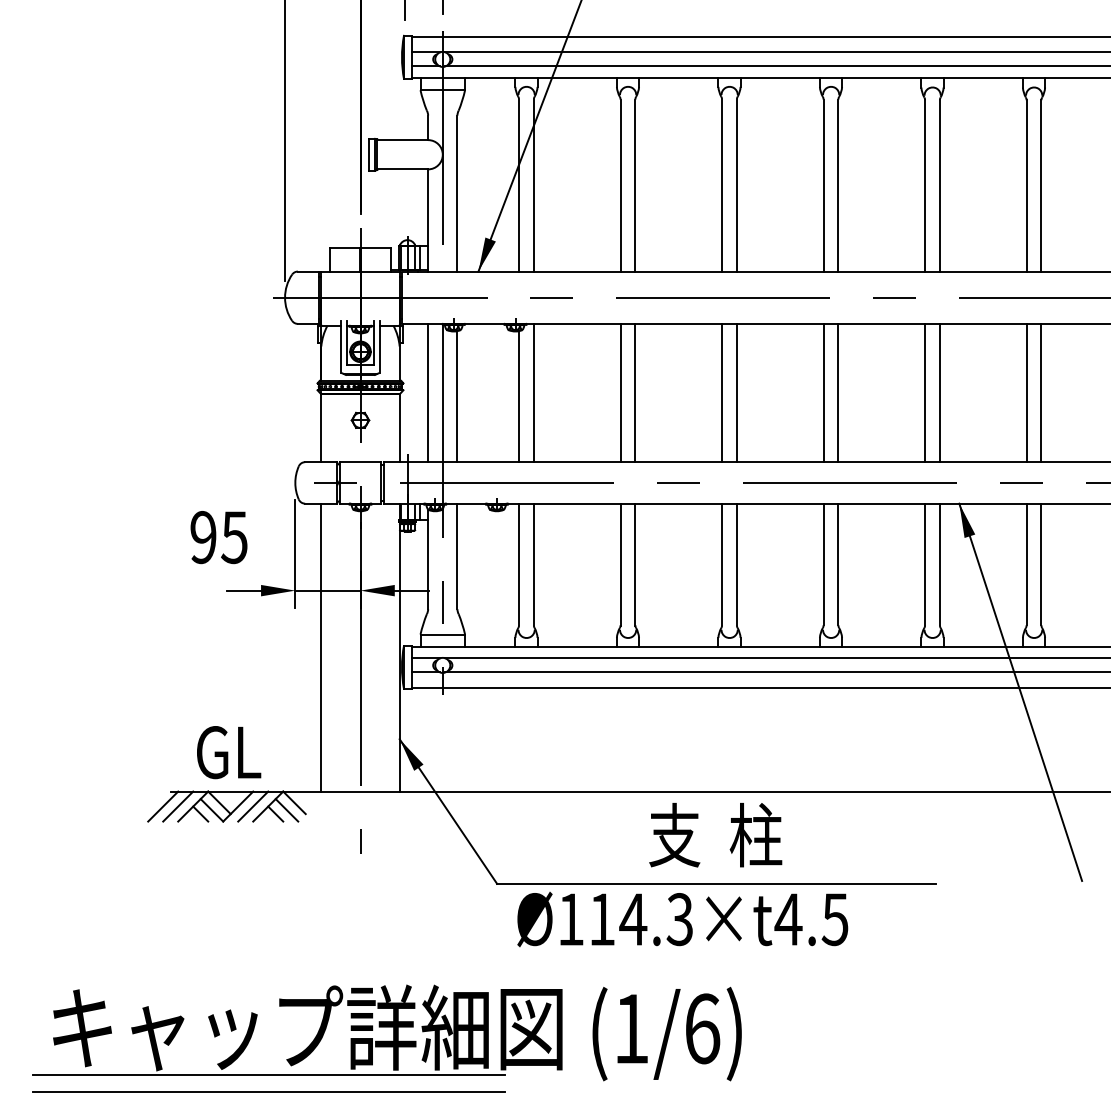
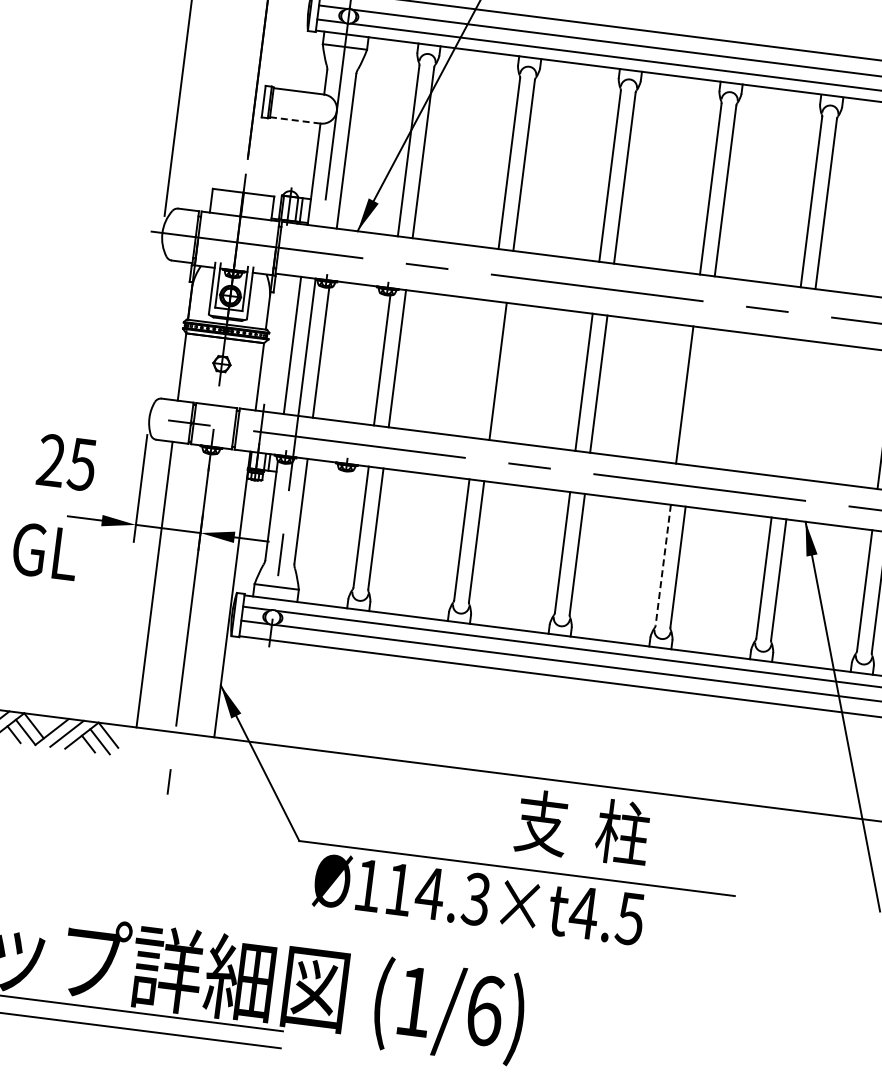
line: (402, 169) -> (295, 120), solid -> dashed
line: (620, 392) -> (483, 369), removed
line: (838, 392) -> (699, 396), removed
line: (925, 392) -> (785, 407), removed
line: (939, 392) -> (799, 409), removed
text: (203, 537) -> (51, 460), 95 -> 25
line: (823, 564) -> (663, 565), solid -> dashed
text: (229, 752) -> (46, 551), moved
text: (715, 835) -> (582, 828), moved

